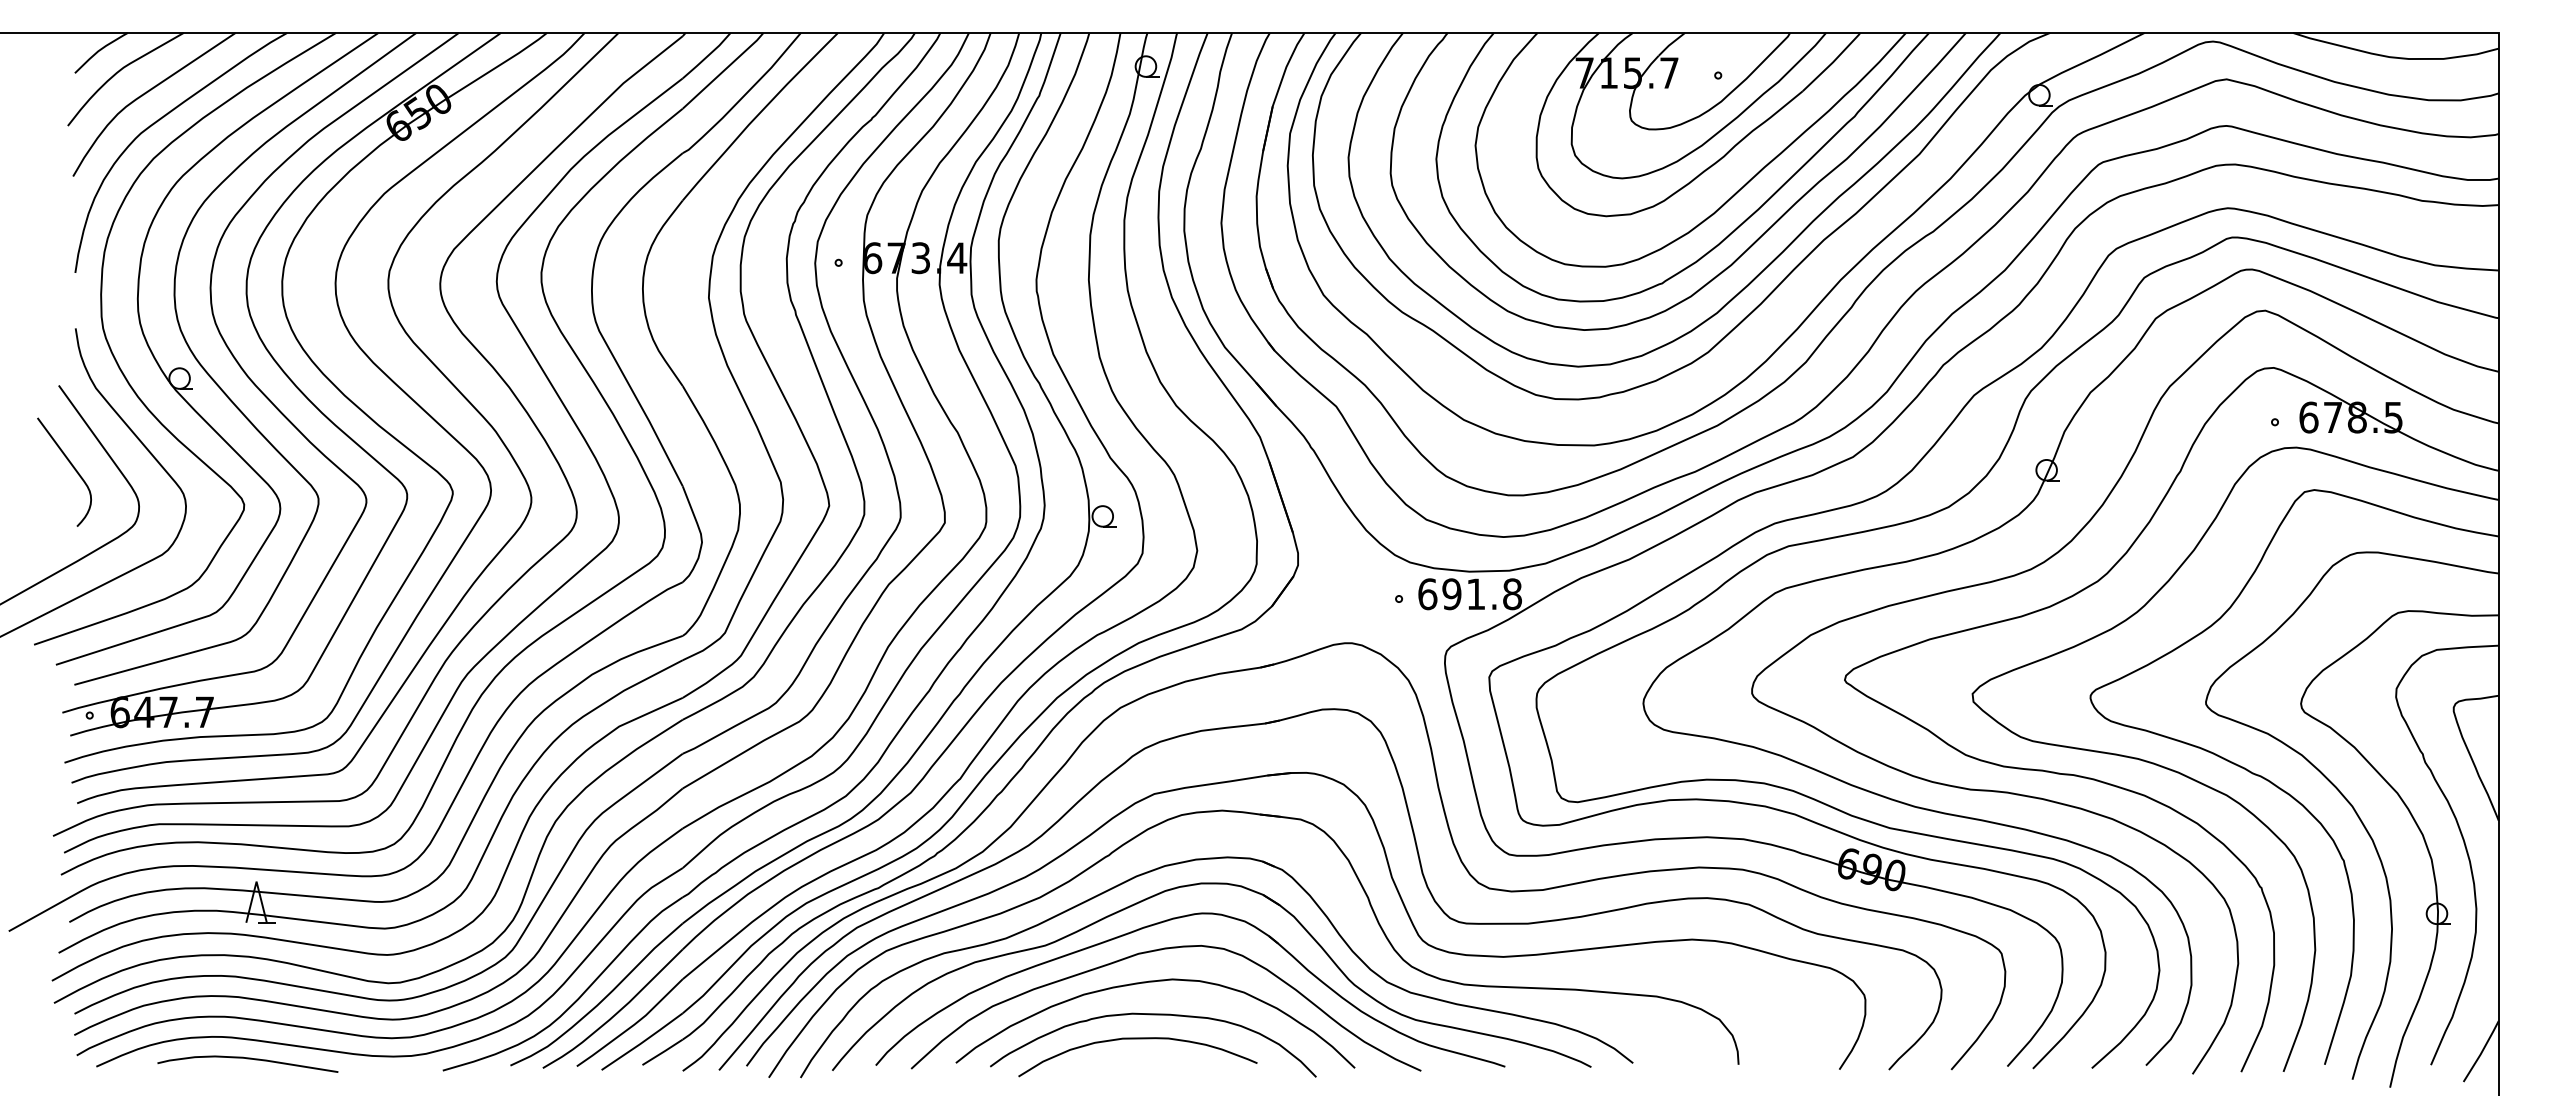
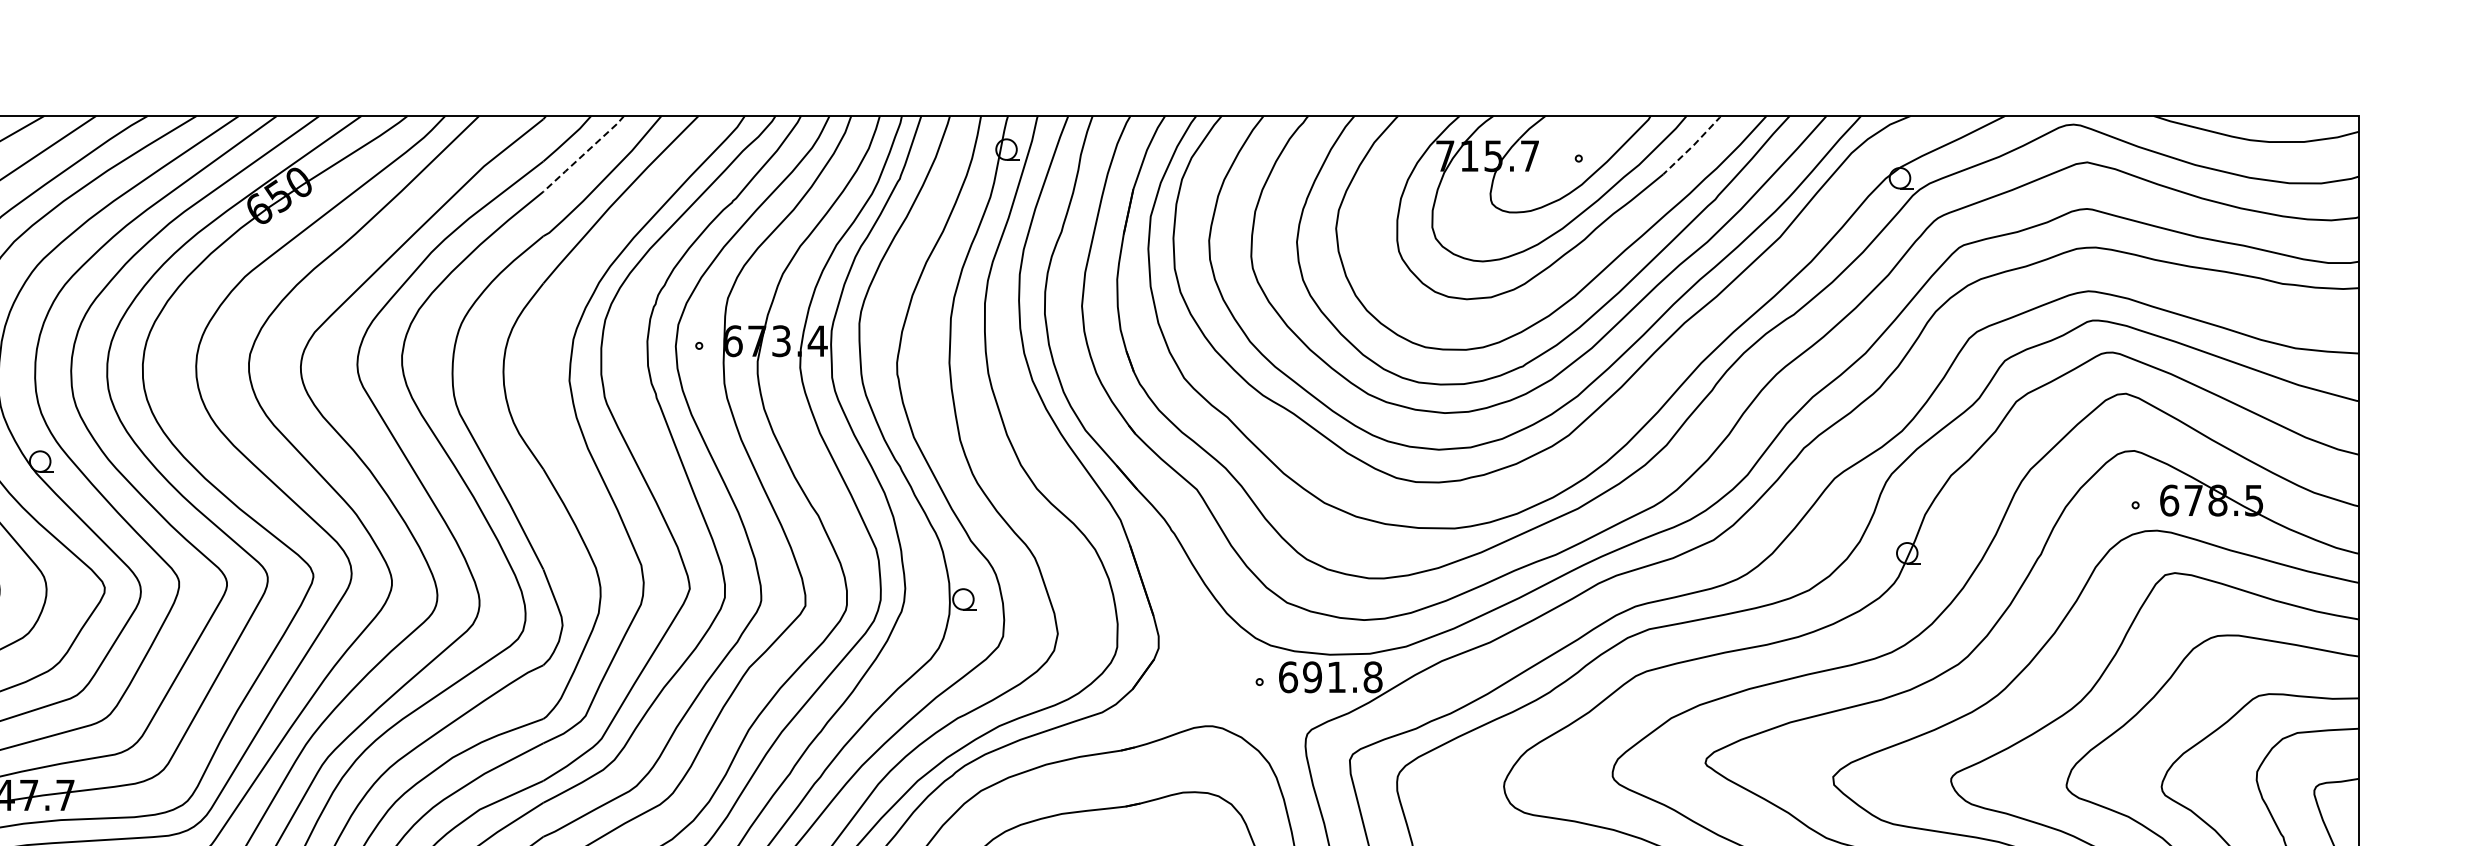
line: (1833, 62) -> (1694, 145), solid -> dashed
line: (723, 71) -> (584, 154), solid -> dashed

